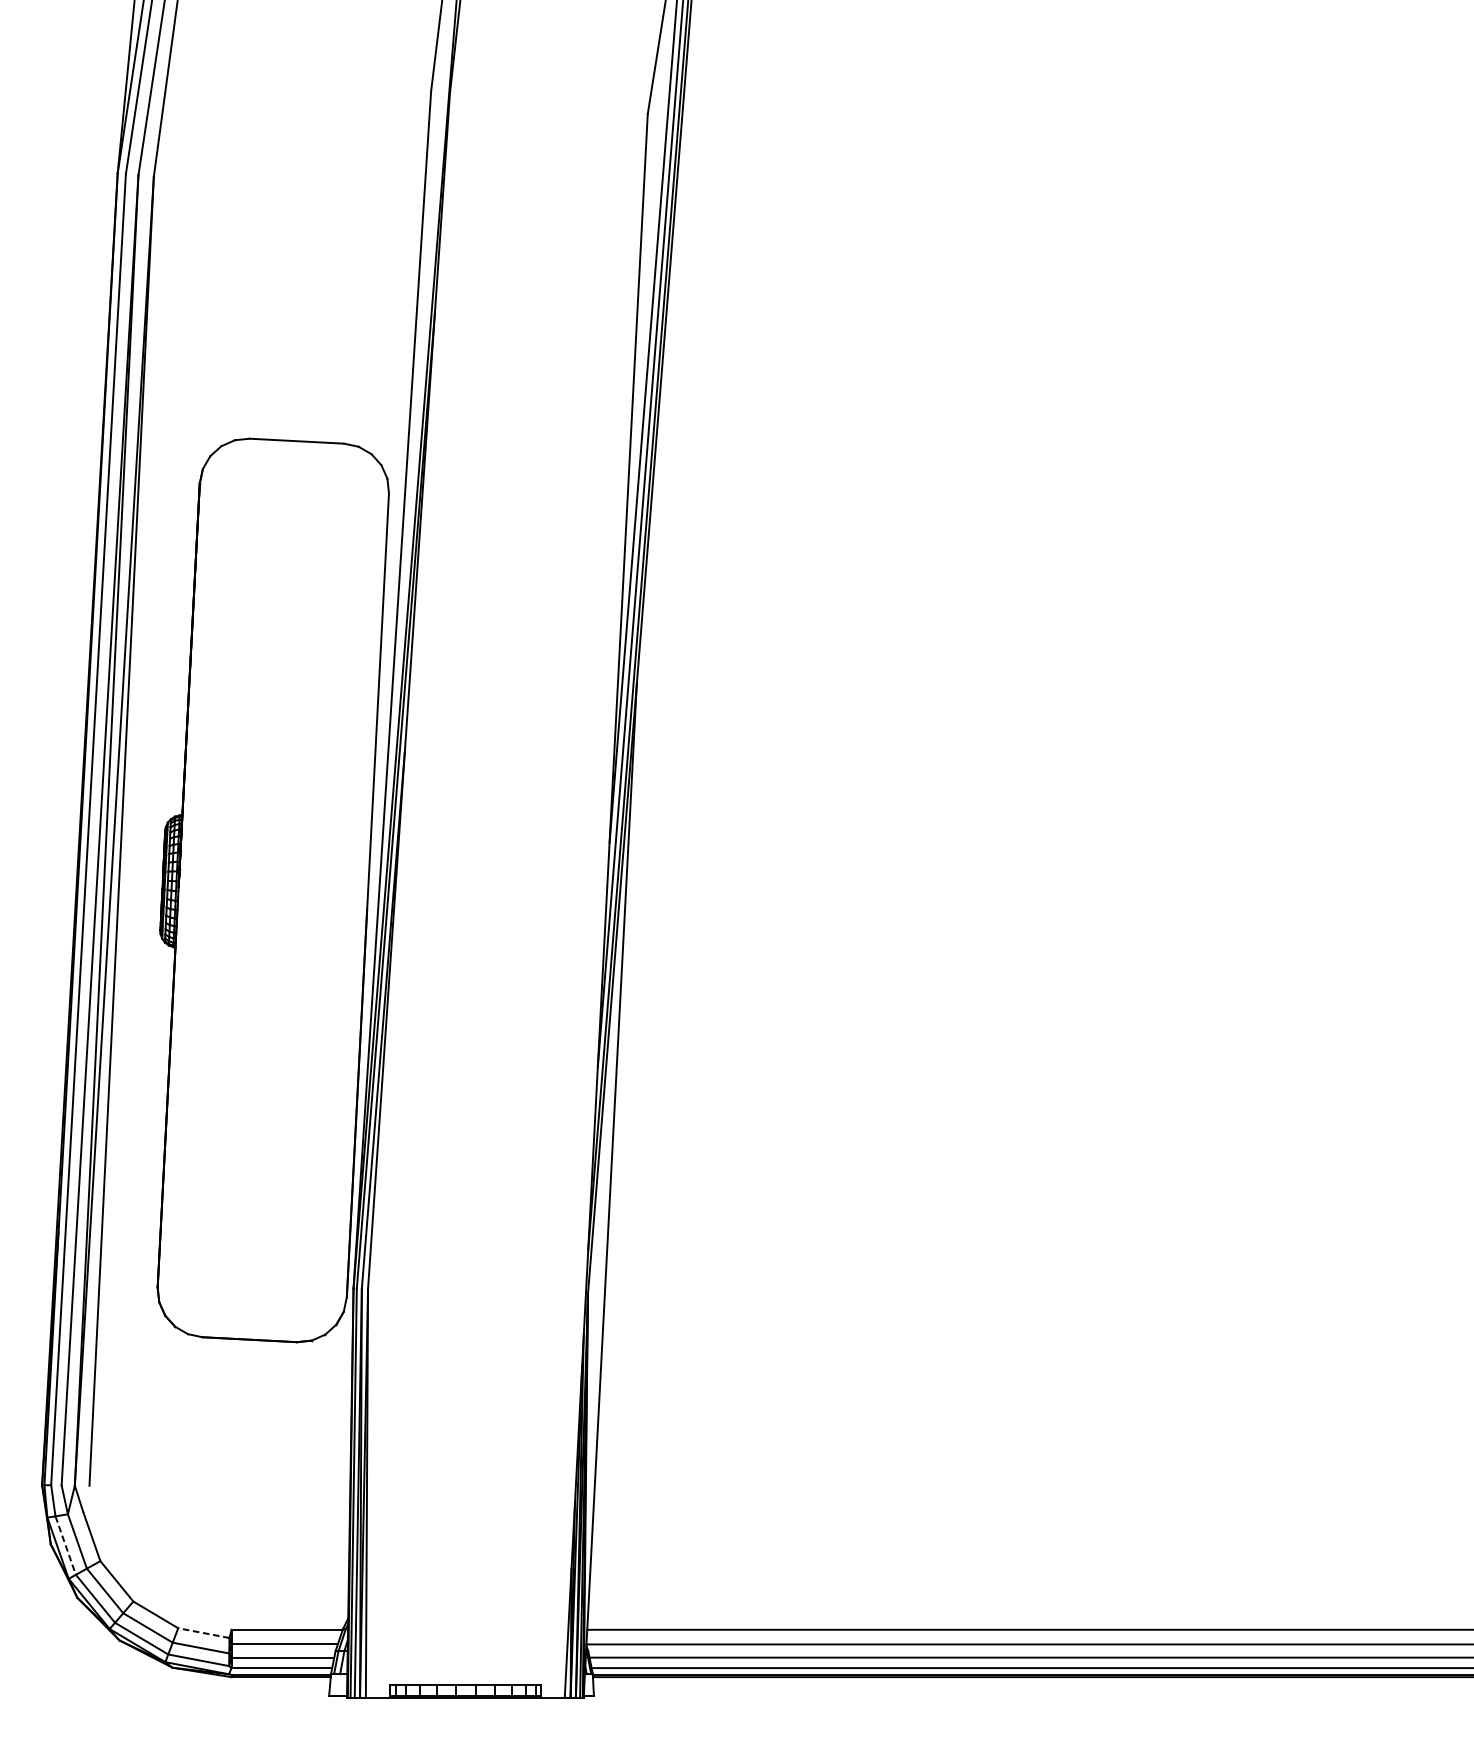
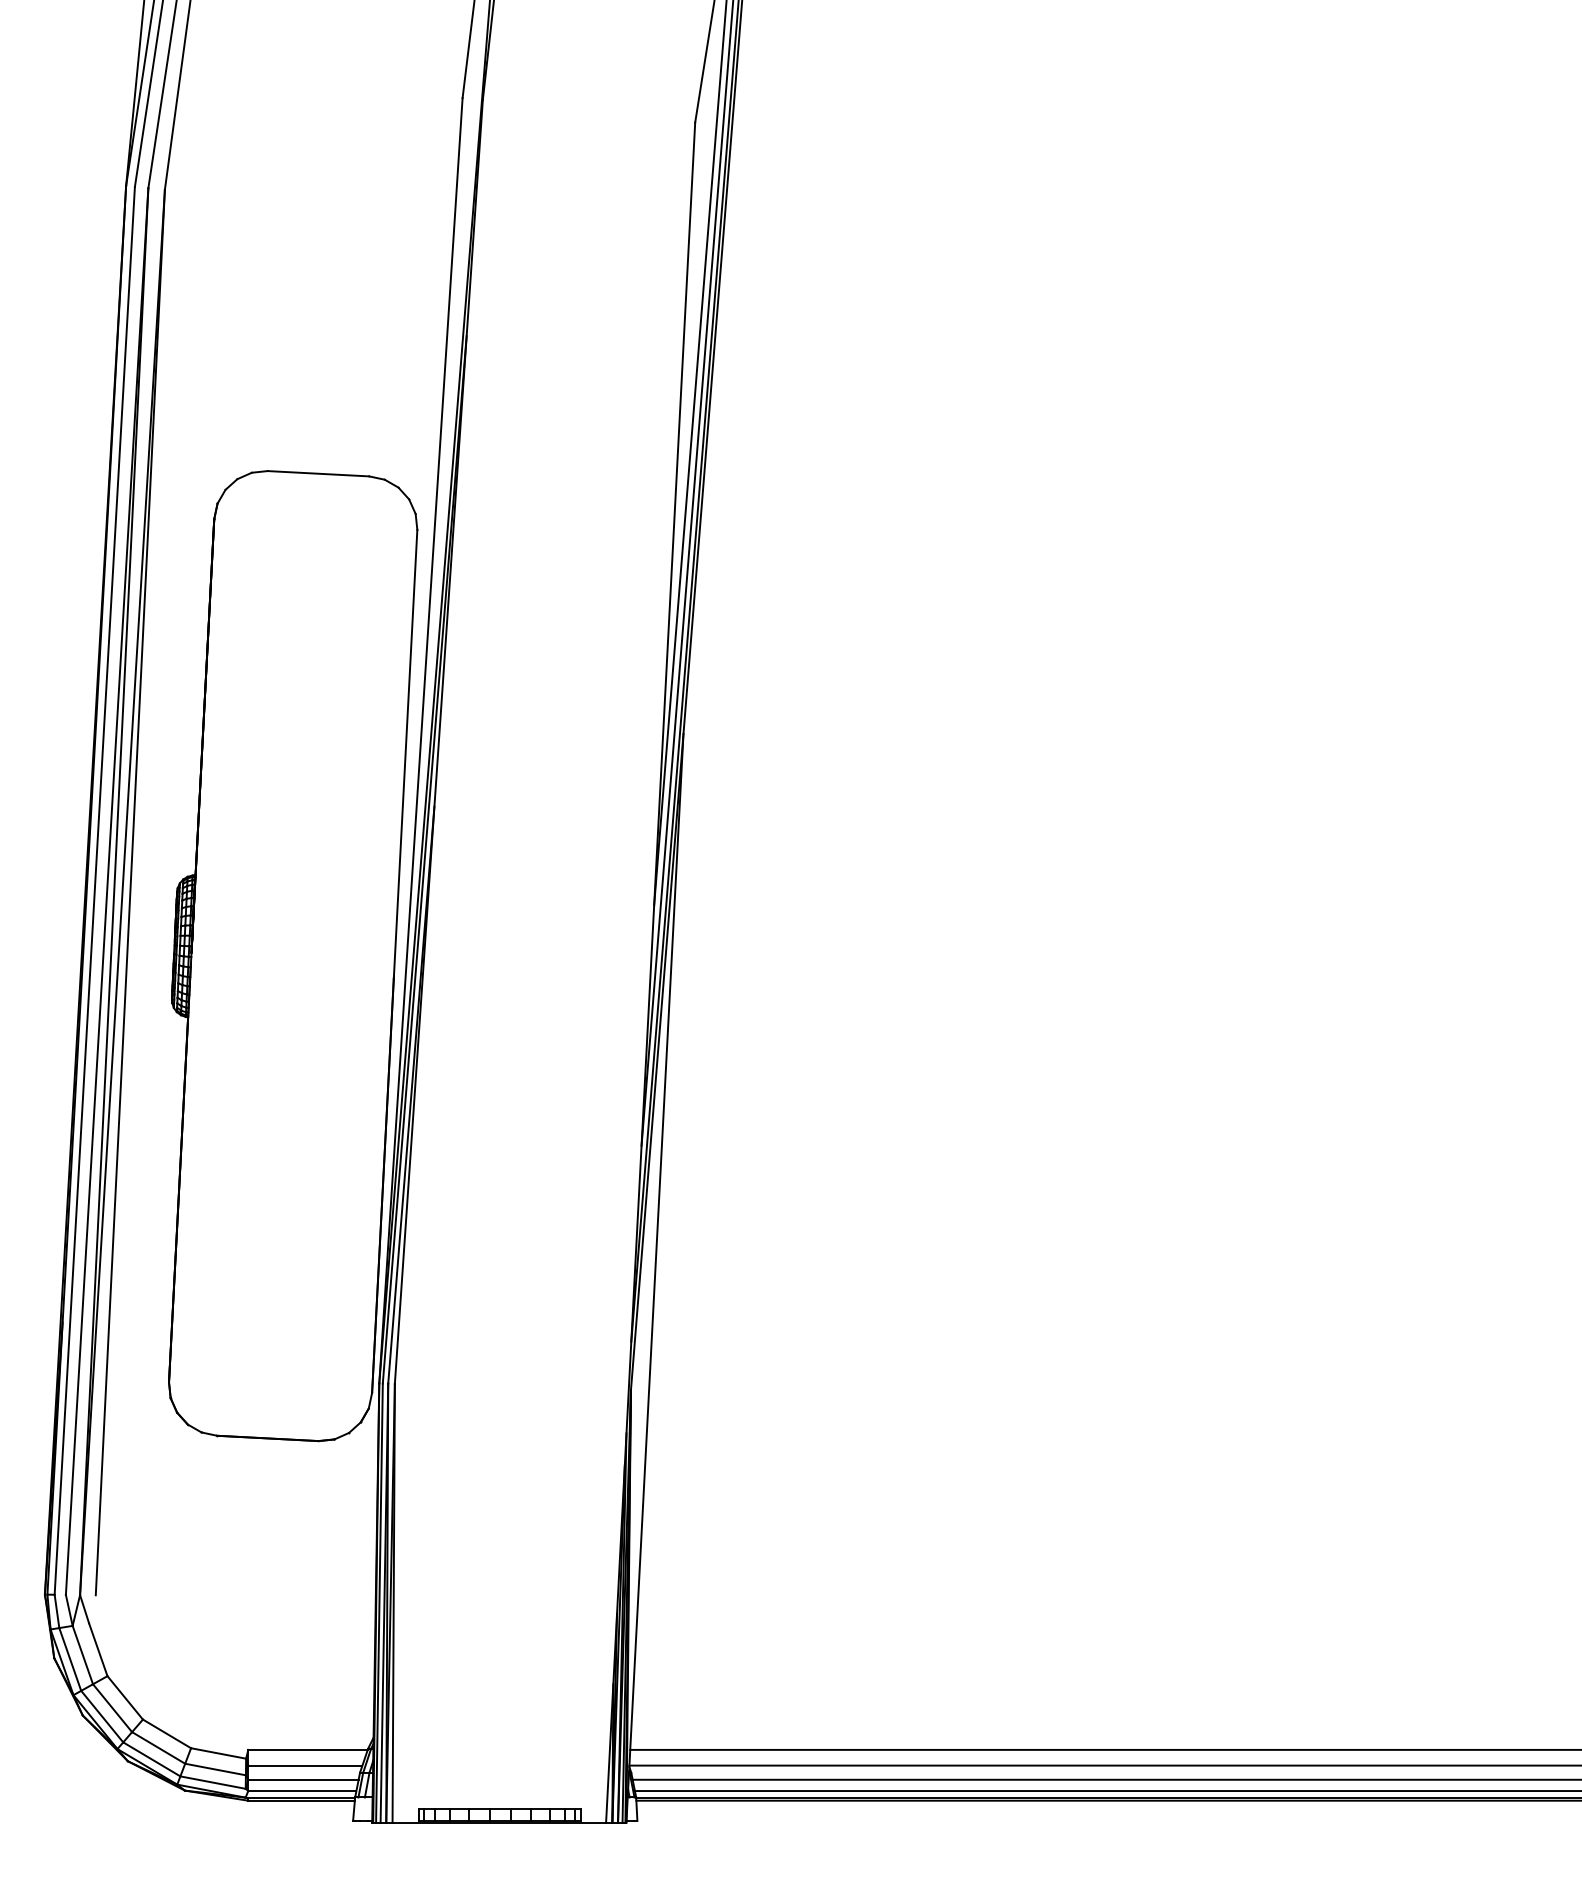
line: (65, 1545) -> (70, 1659), dashed -> solid
line: (203, 1633) -> (218, 1753), dashed -> solid

